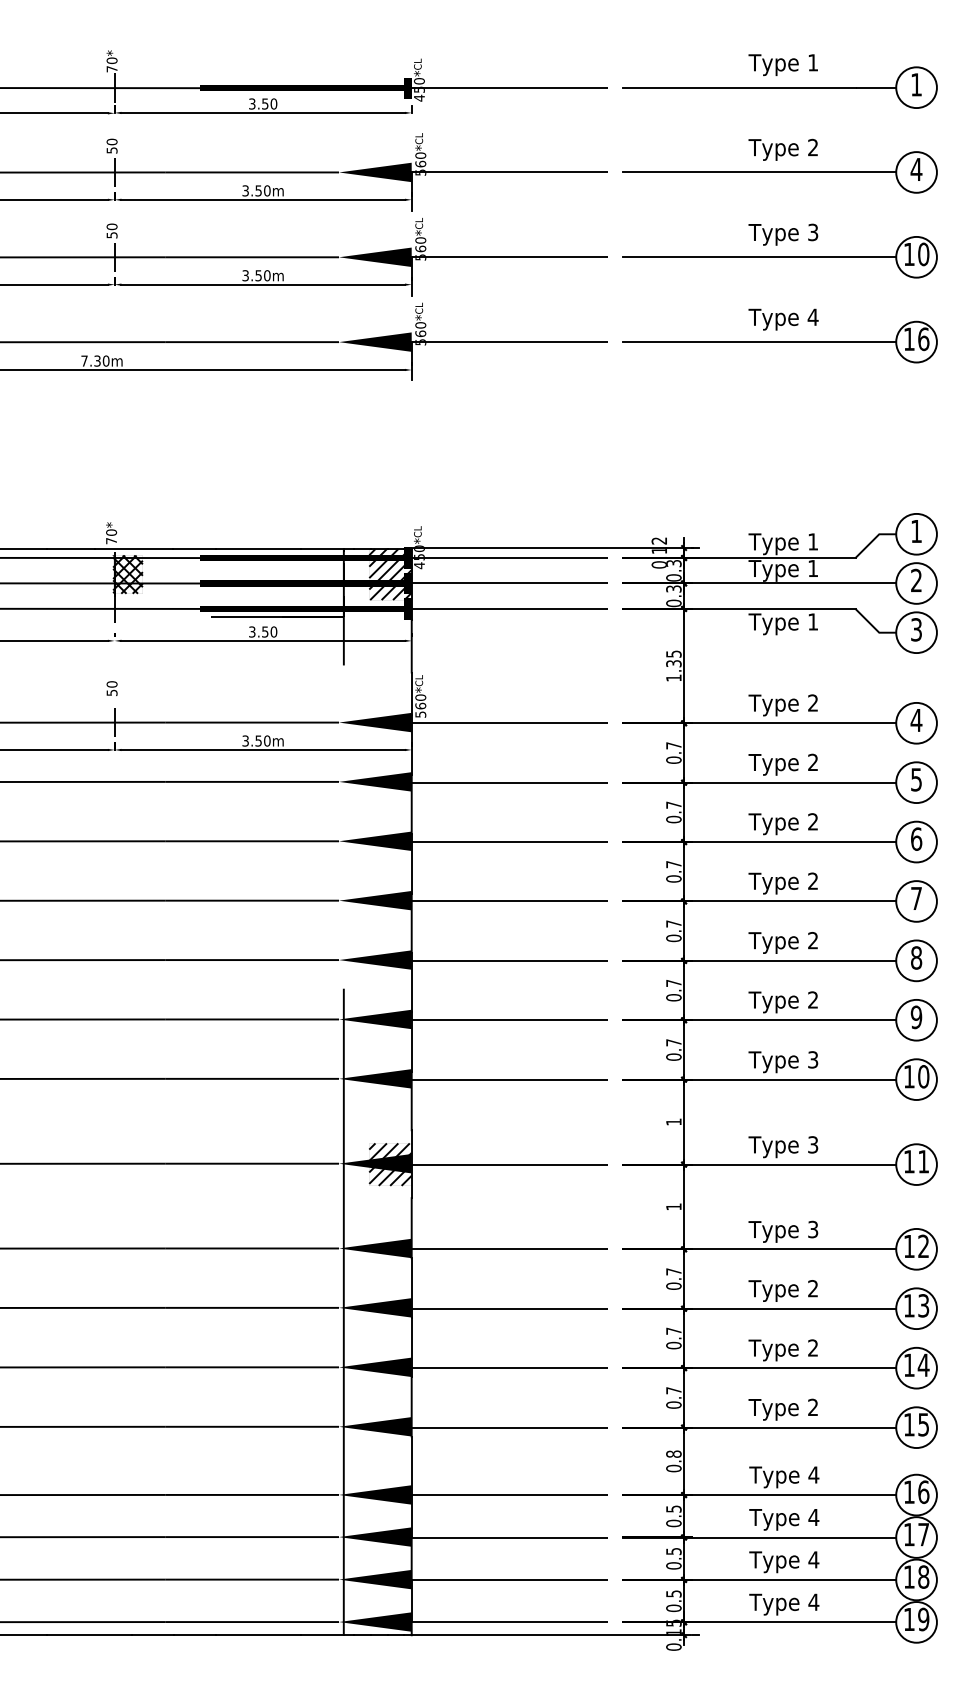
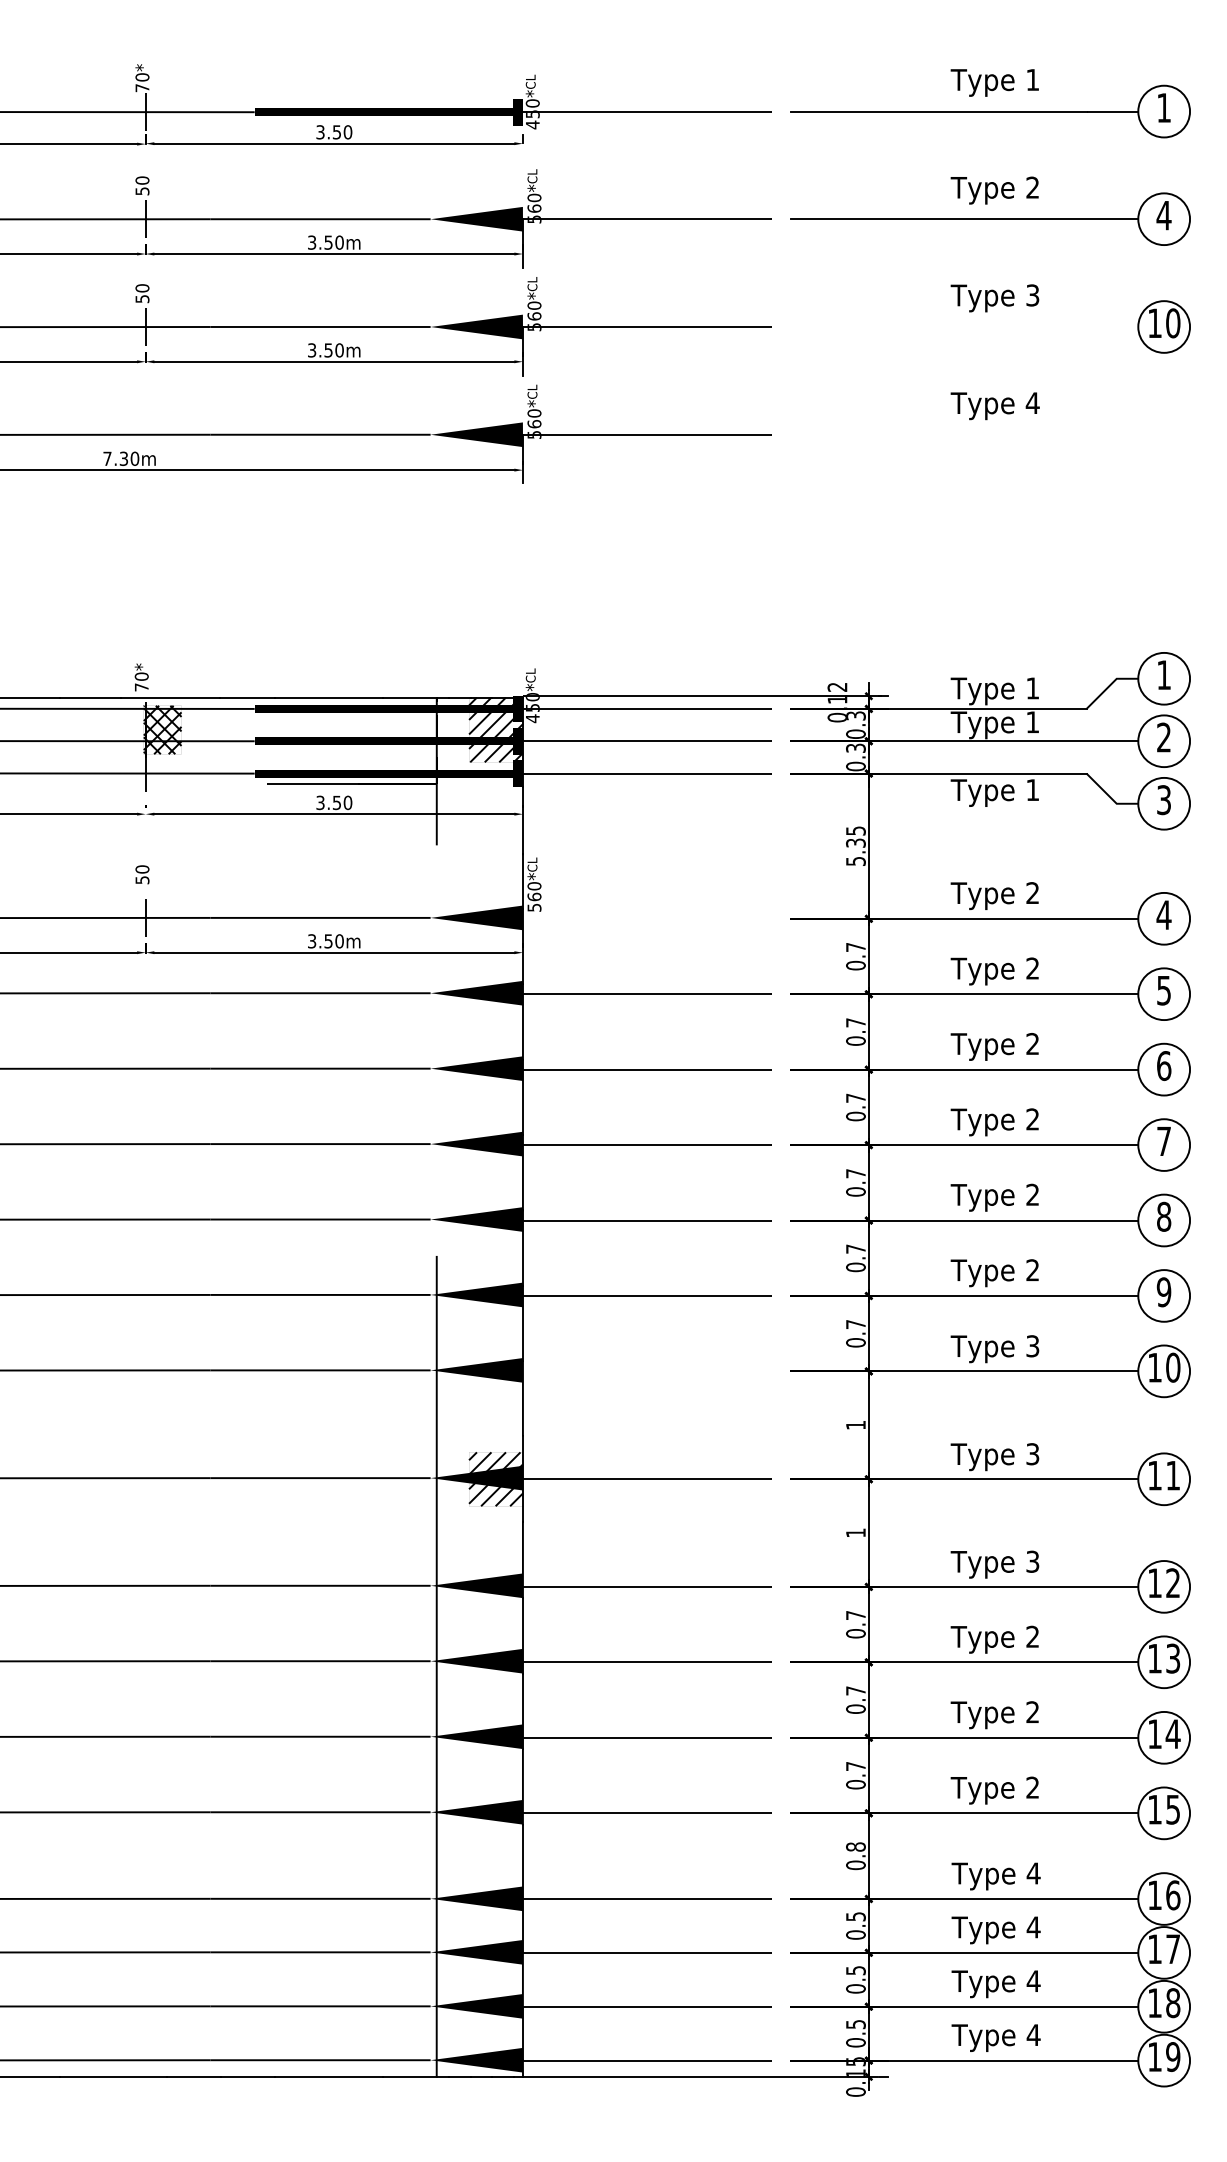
line: (759, 257) -> (964, 327), removed
part: (779, 341) -> (990, 433), removed
text: (673, 677) -> (855, 860), 1.35 -> 5.35
line: (509, 723) -> (647, 919), removed
line: (509, 1079) -> (647, 1371), removed

